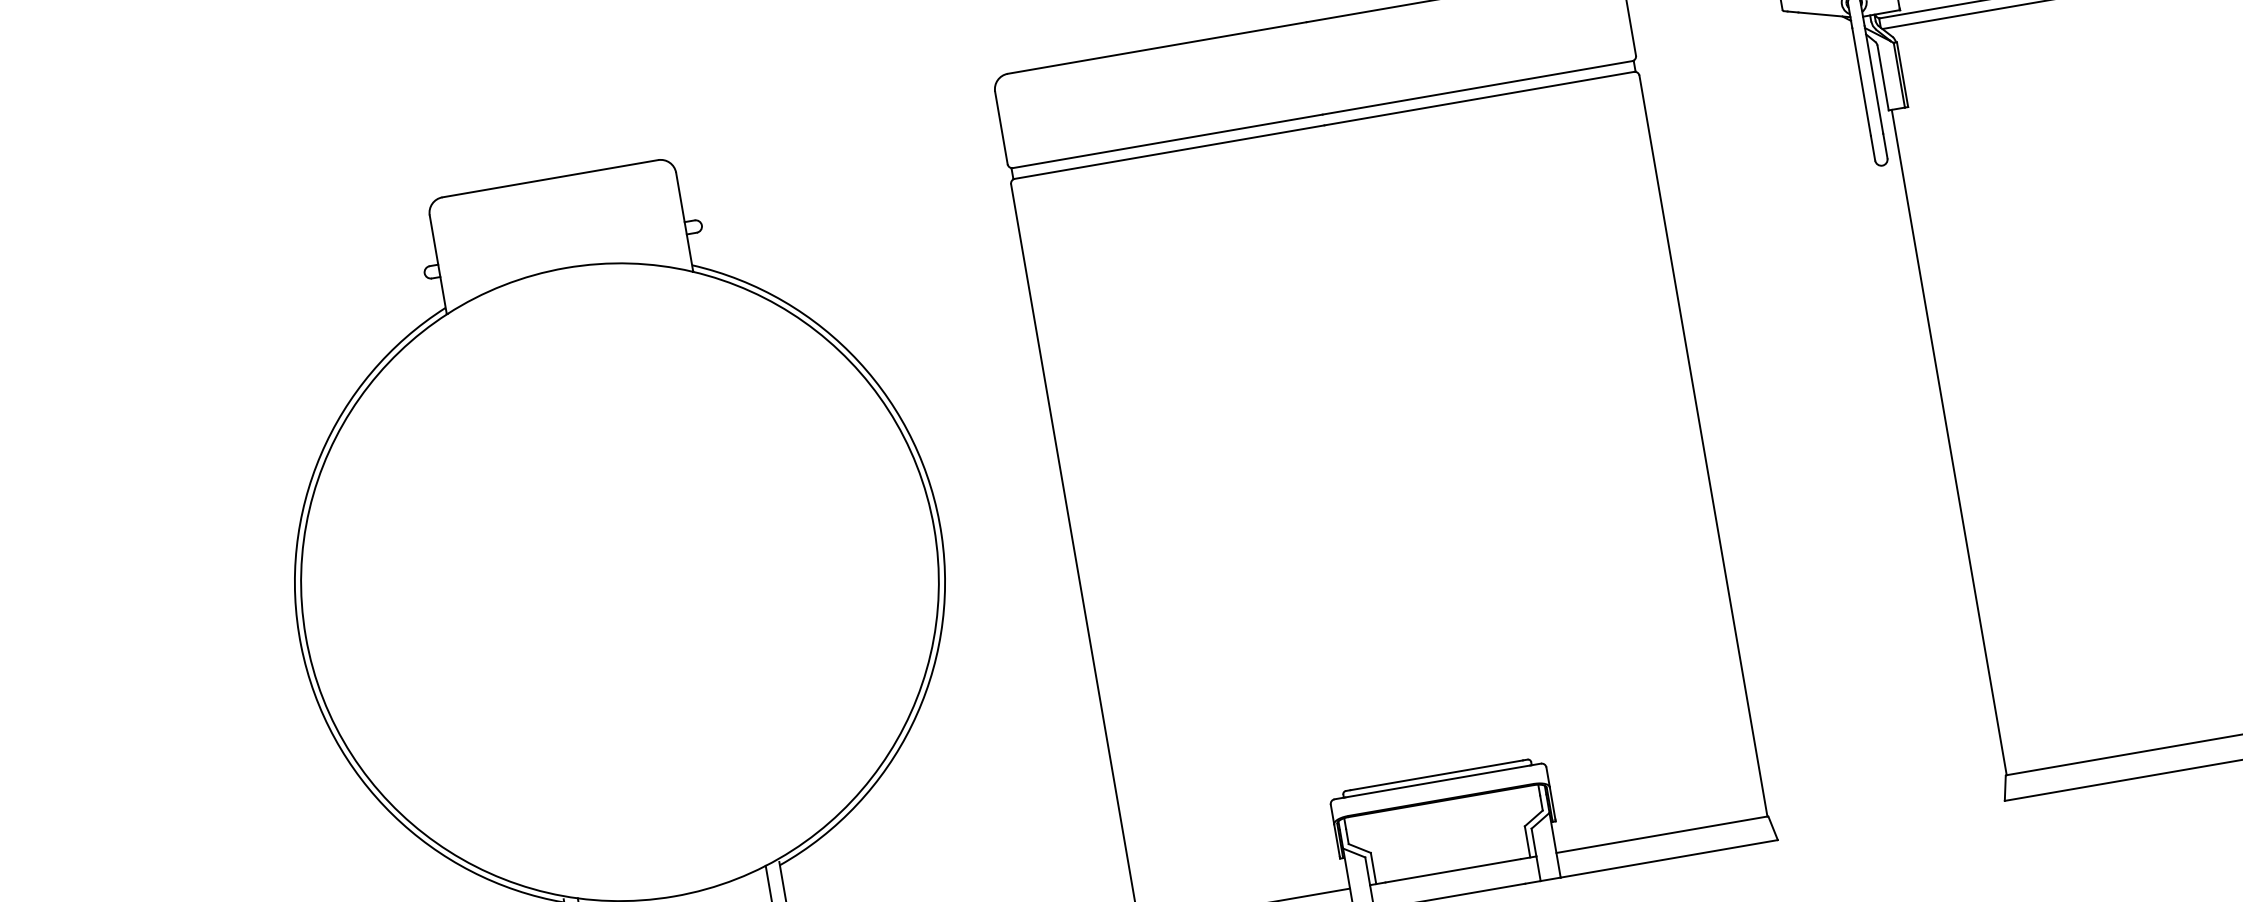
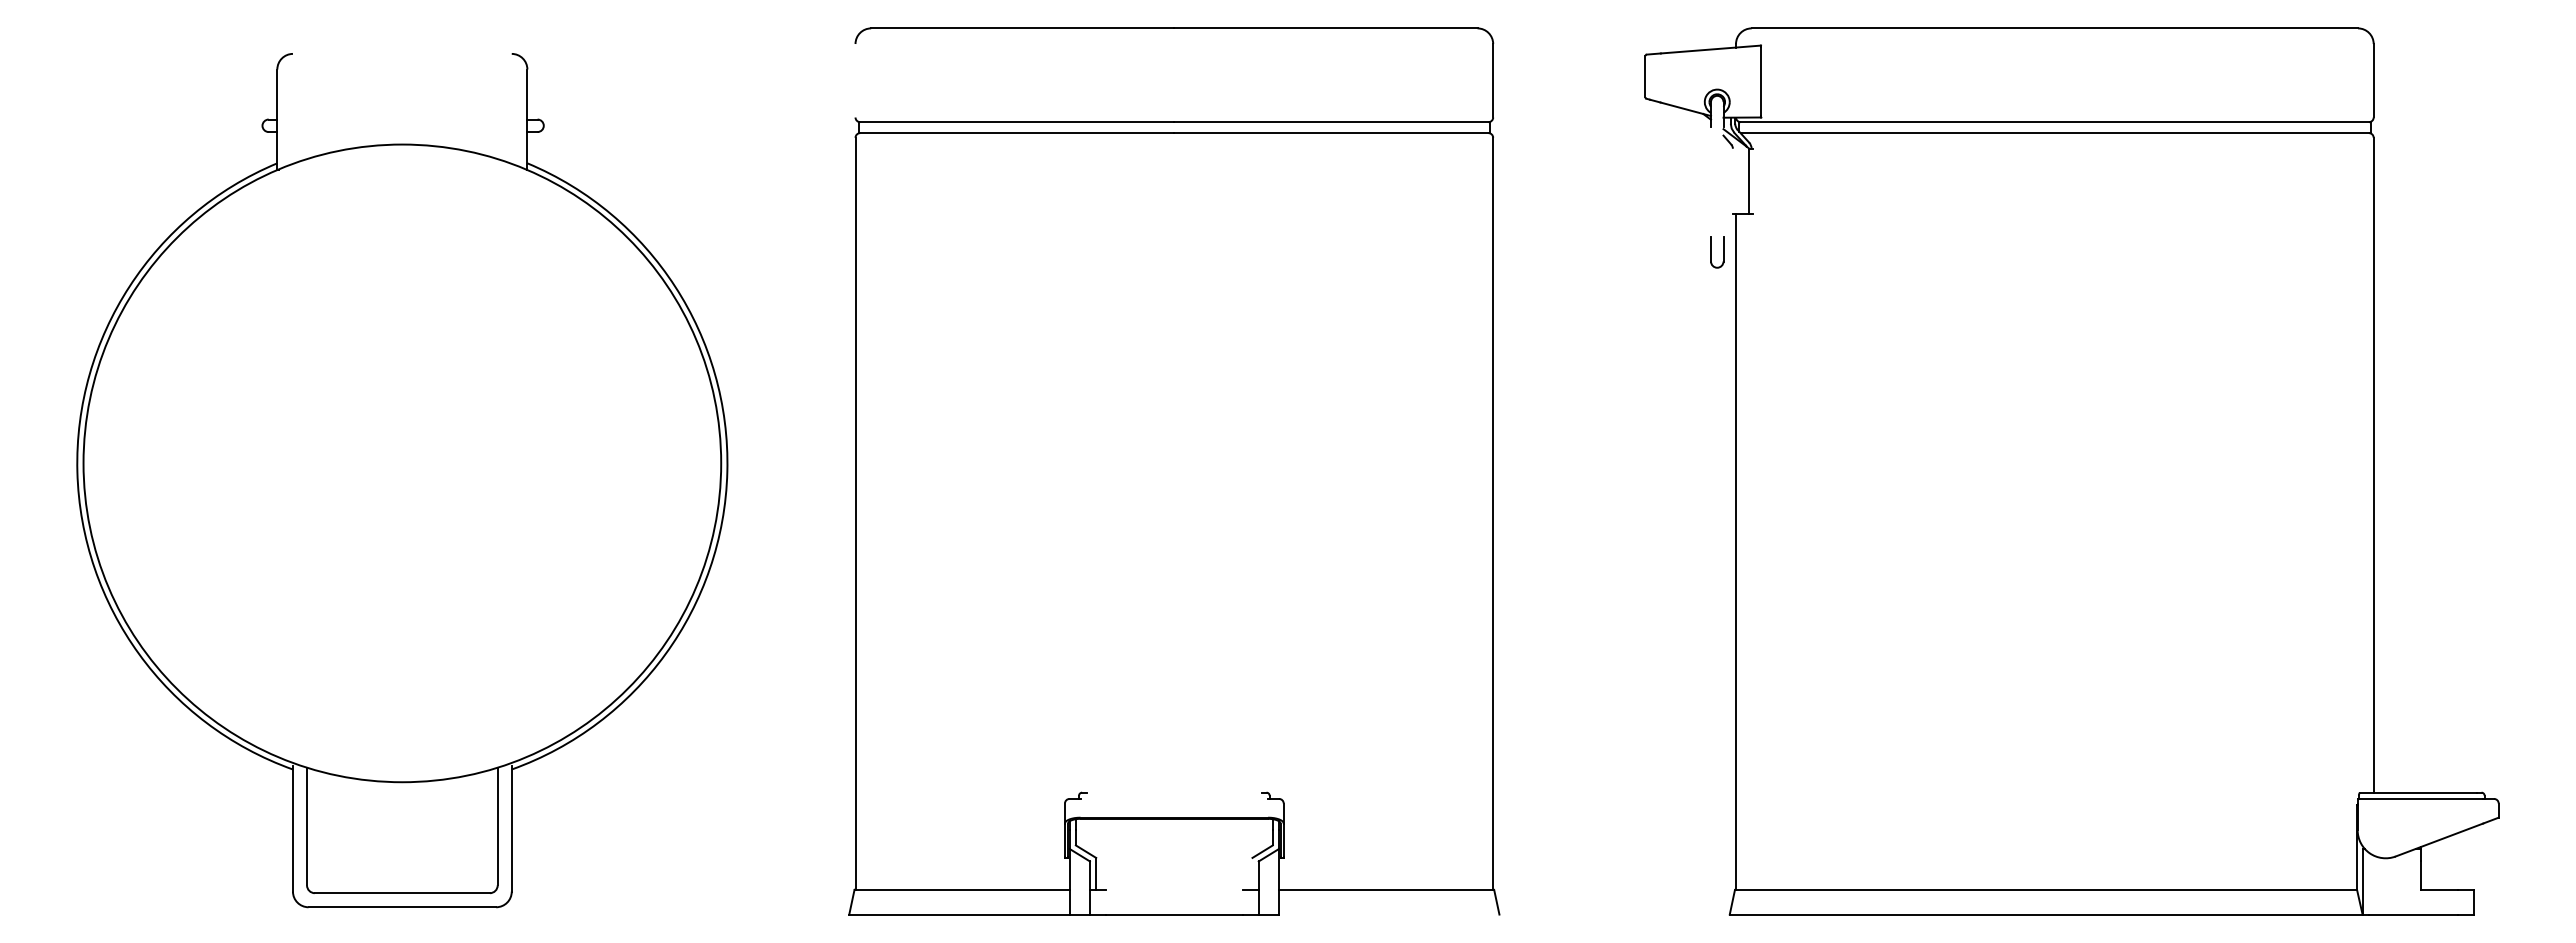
line: (1902, 74) -> (1752, 181), removed
line: (1882, 78) -> (1732, 181), removed
line: (1873, 79) -> (1723, 181), removed
line: (1862, 81) -> (1711, 181), removed
line: (1001, 127) -> (855, 80), removed
line: (549, 178) -> (401, 53), removed
line: (1435, 775) -> (1173, 792), removed
line: (1437, 781) -> (1174, 798), removed
line: (1527, 841) -> (1252, 873), removed
line: (1669, 858) -> (1389, 914), removed
line: (1453, 870) -> (1174, 889), removed

